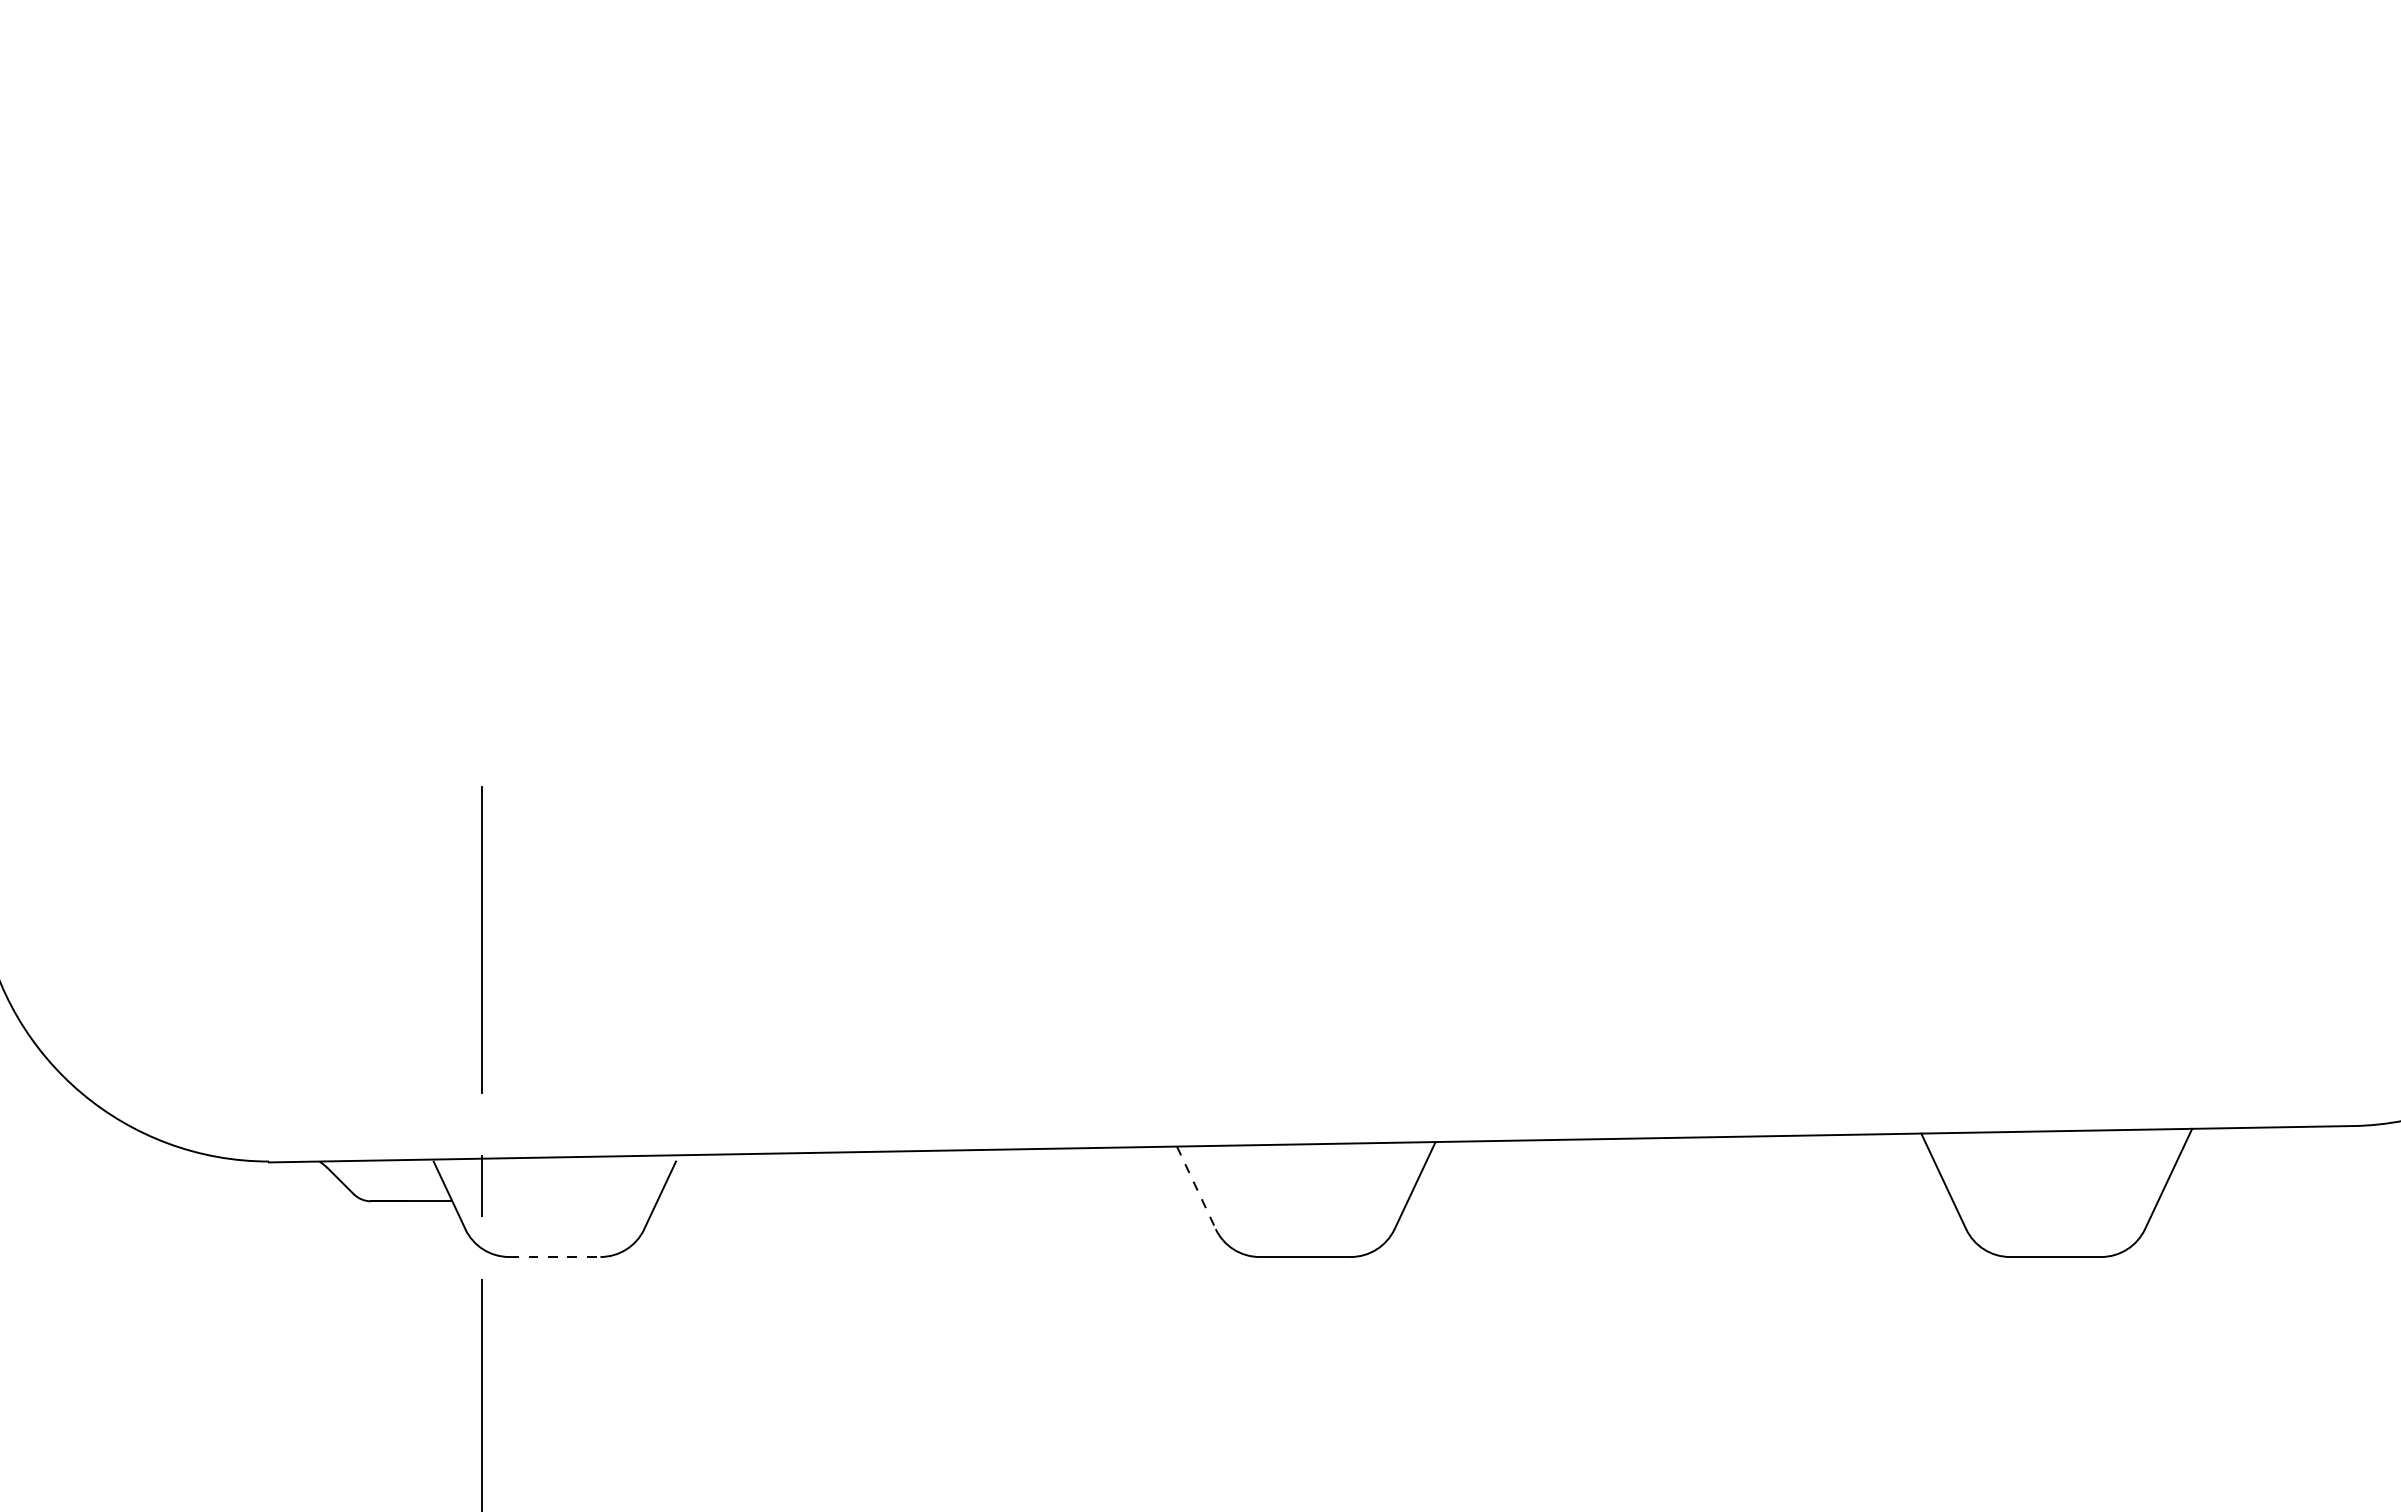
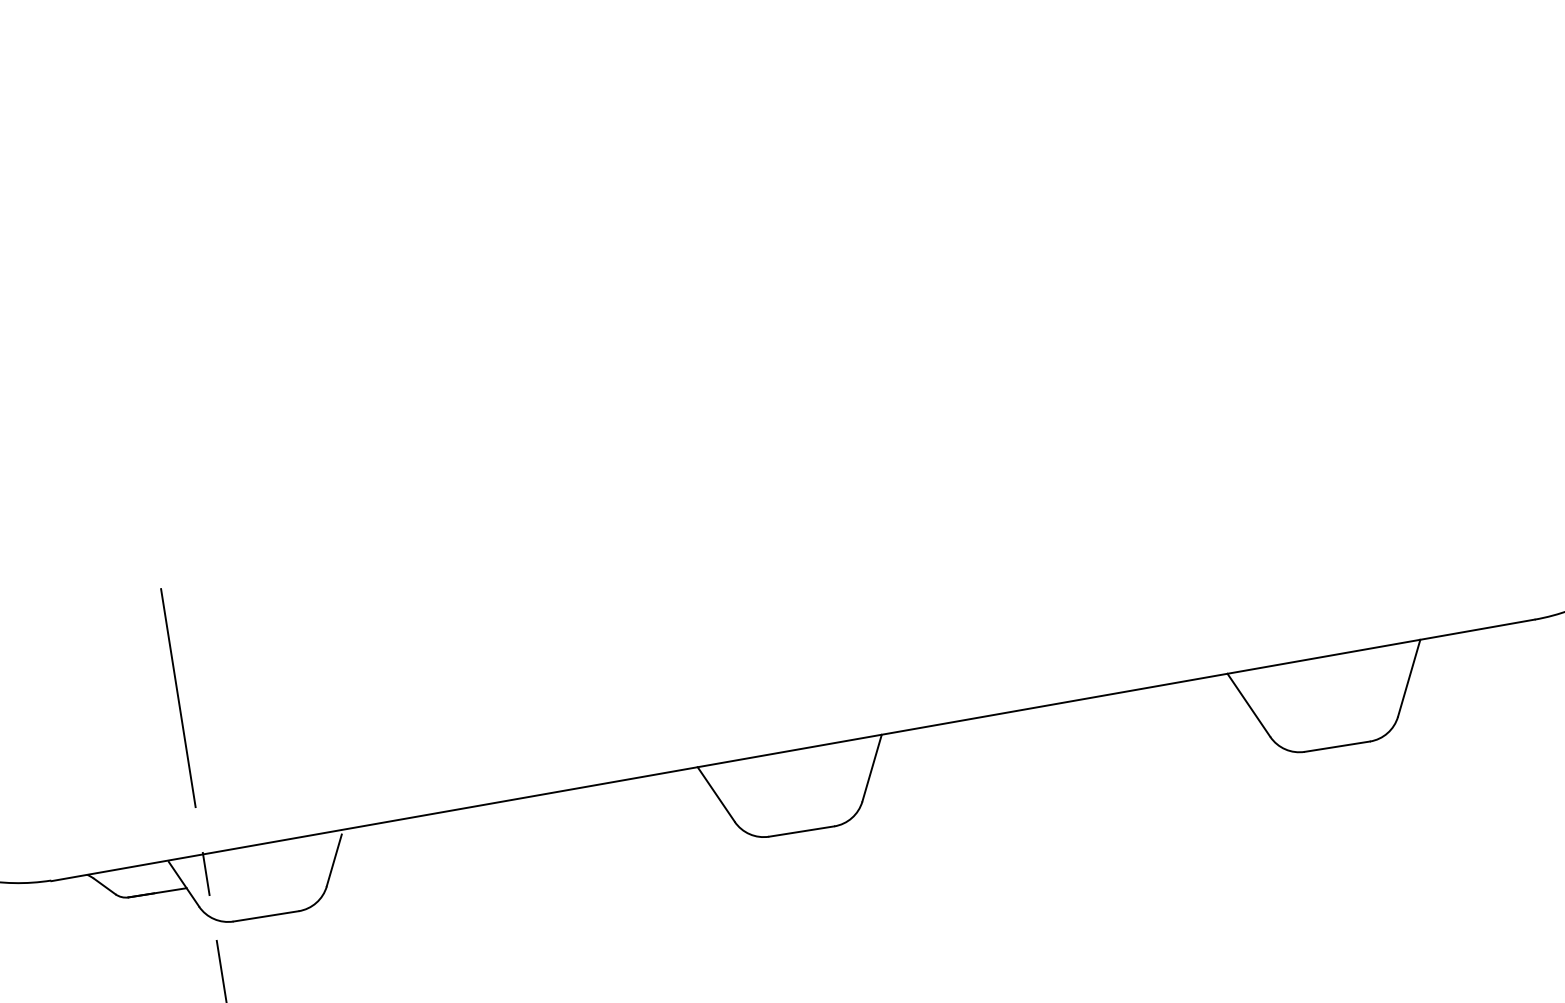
line: (1196, 1187) -> (716, 794), dashed -> solid
line: (554, 1257) -> (265, 916), dashed -> solid

